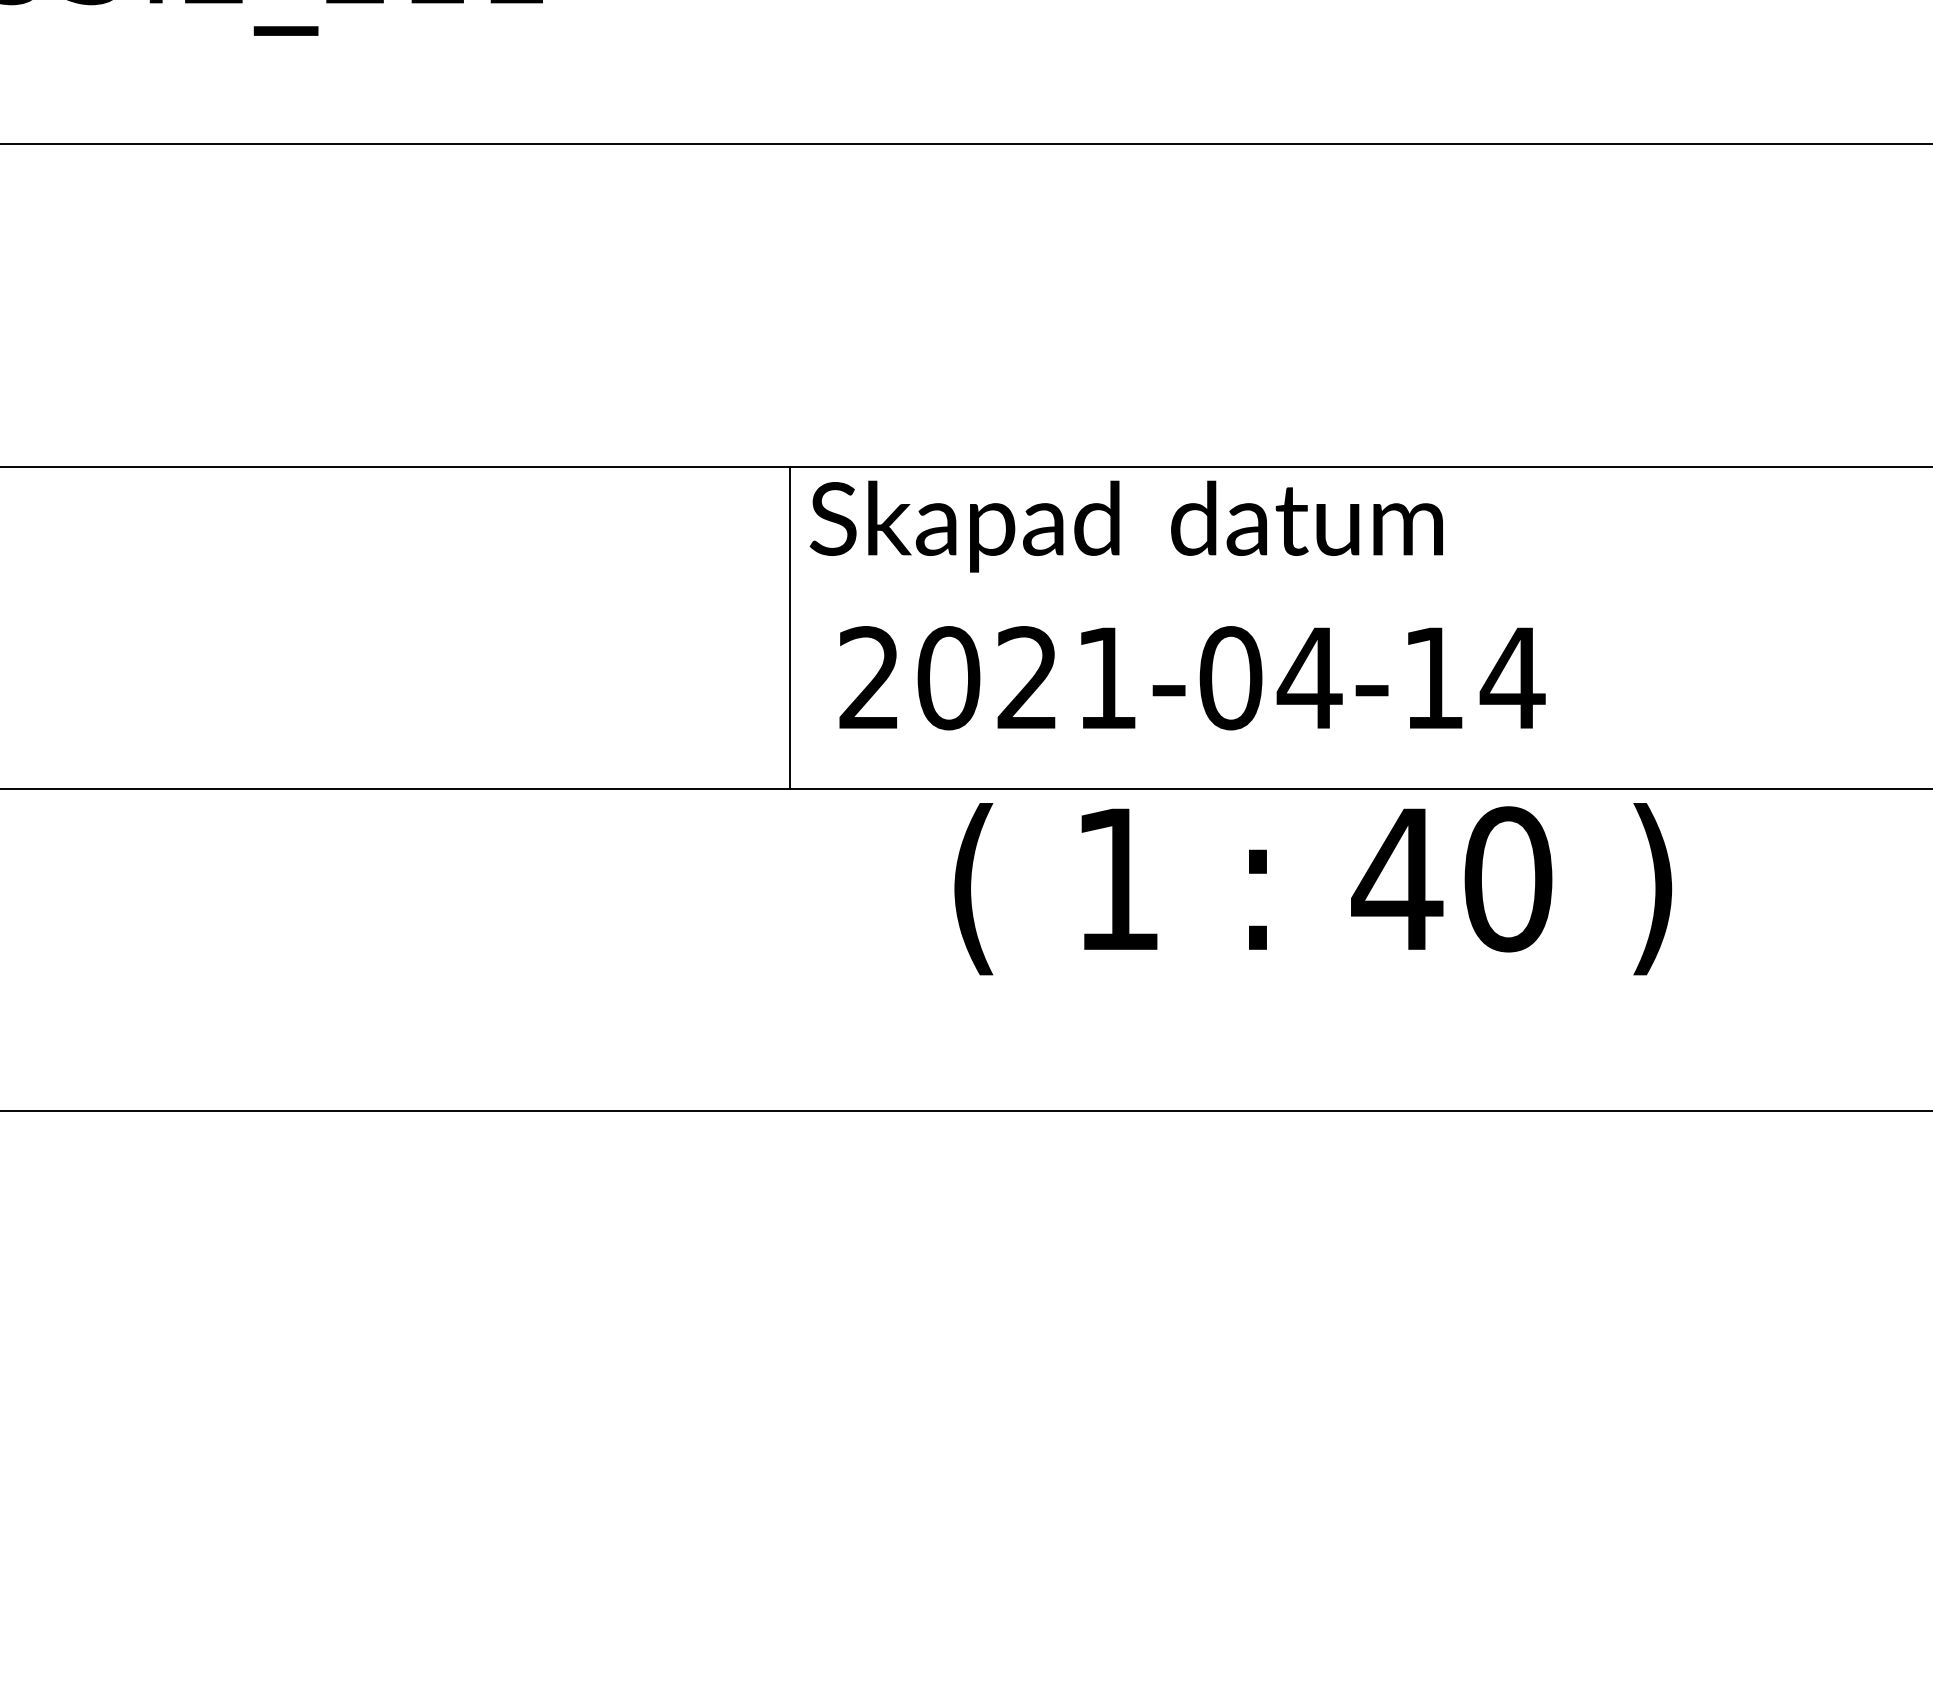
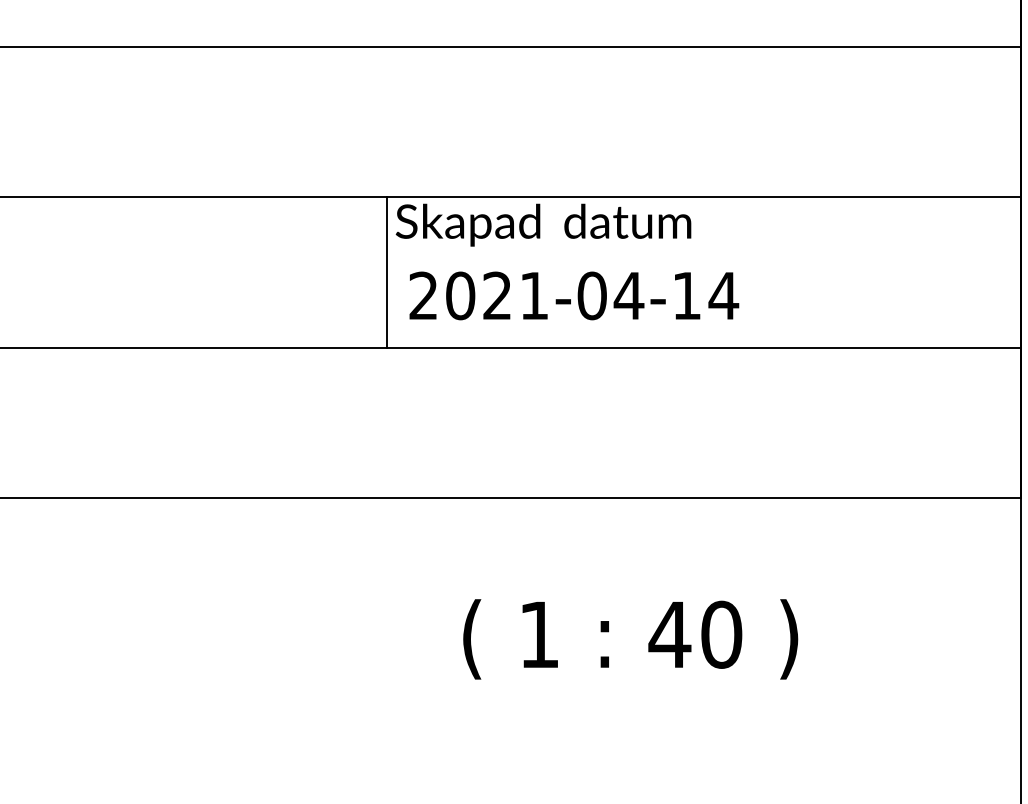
text: (1312, 889) -> (630, 639), moved

